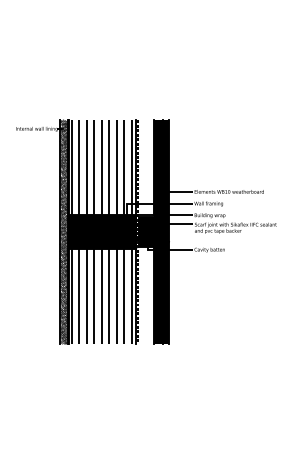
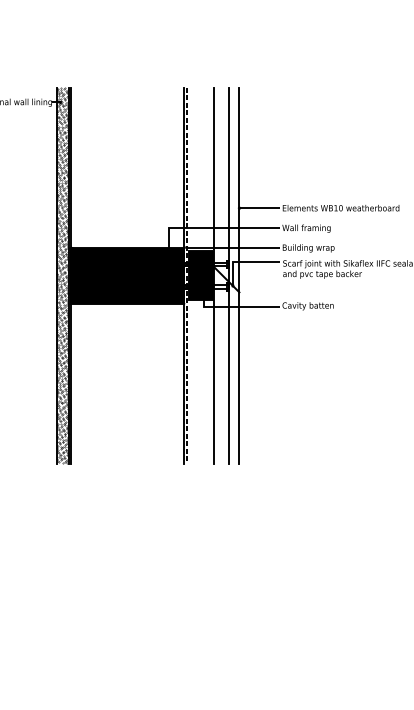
hatch: (101, 231) -> (125, 274), removed
fill: (161, 231) -> (226, 274), removed

